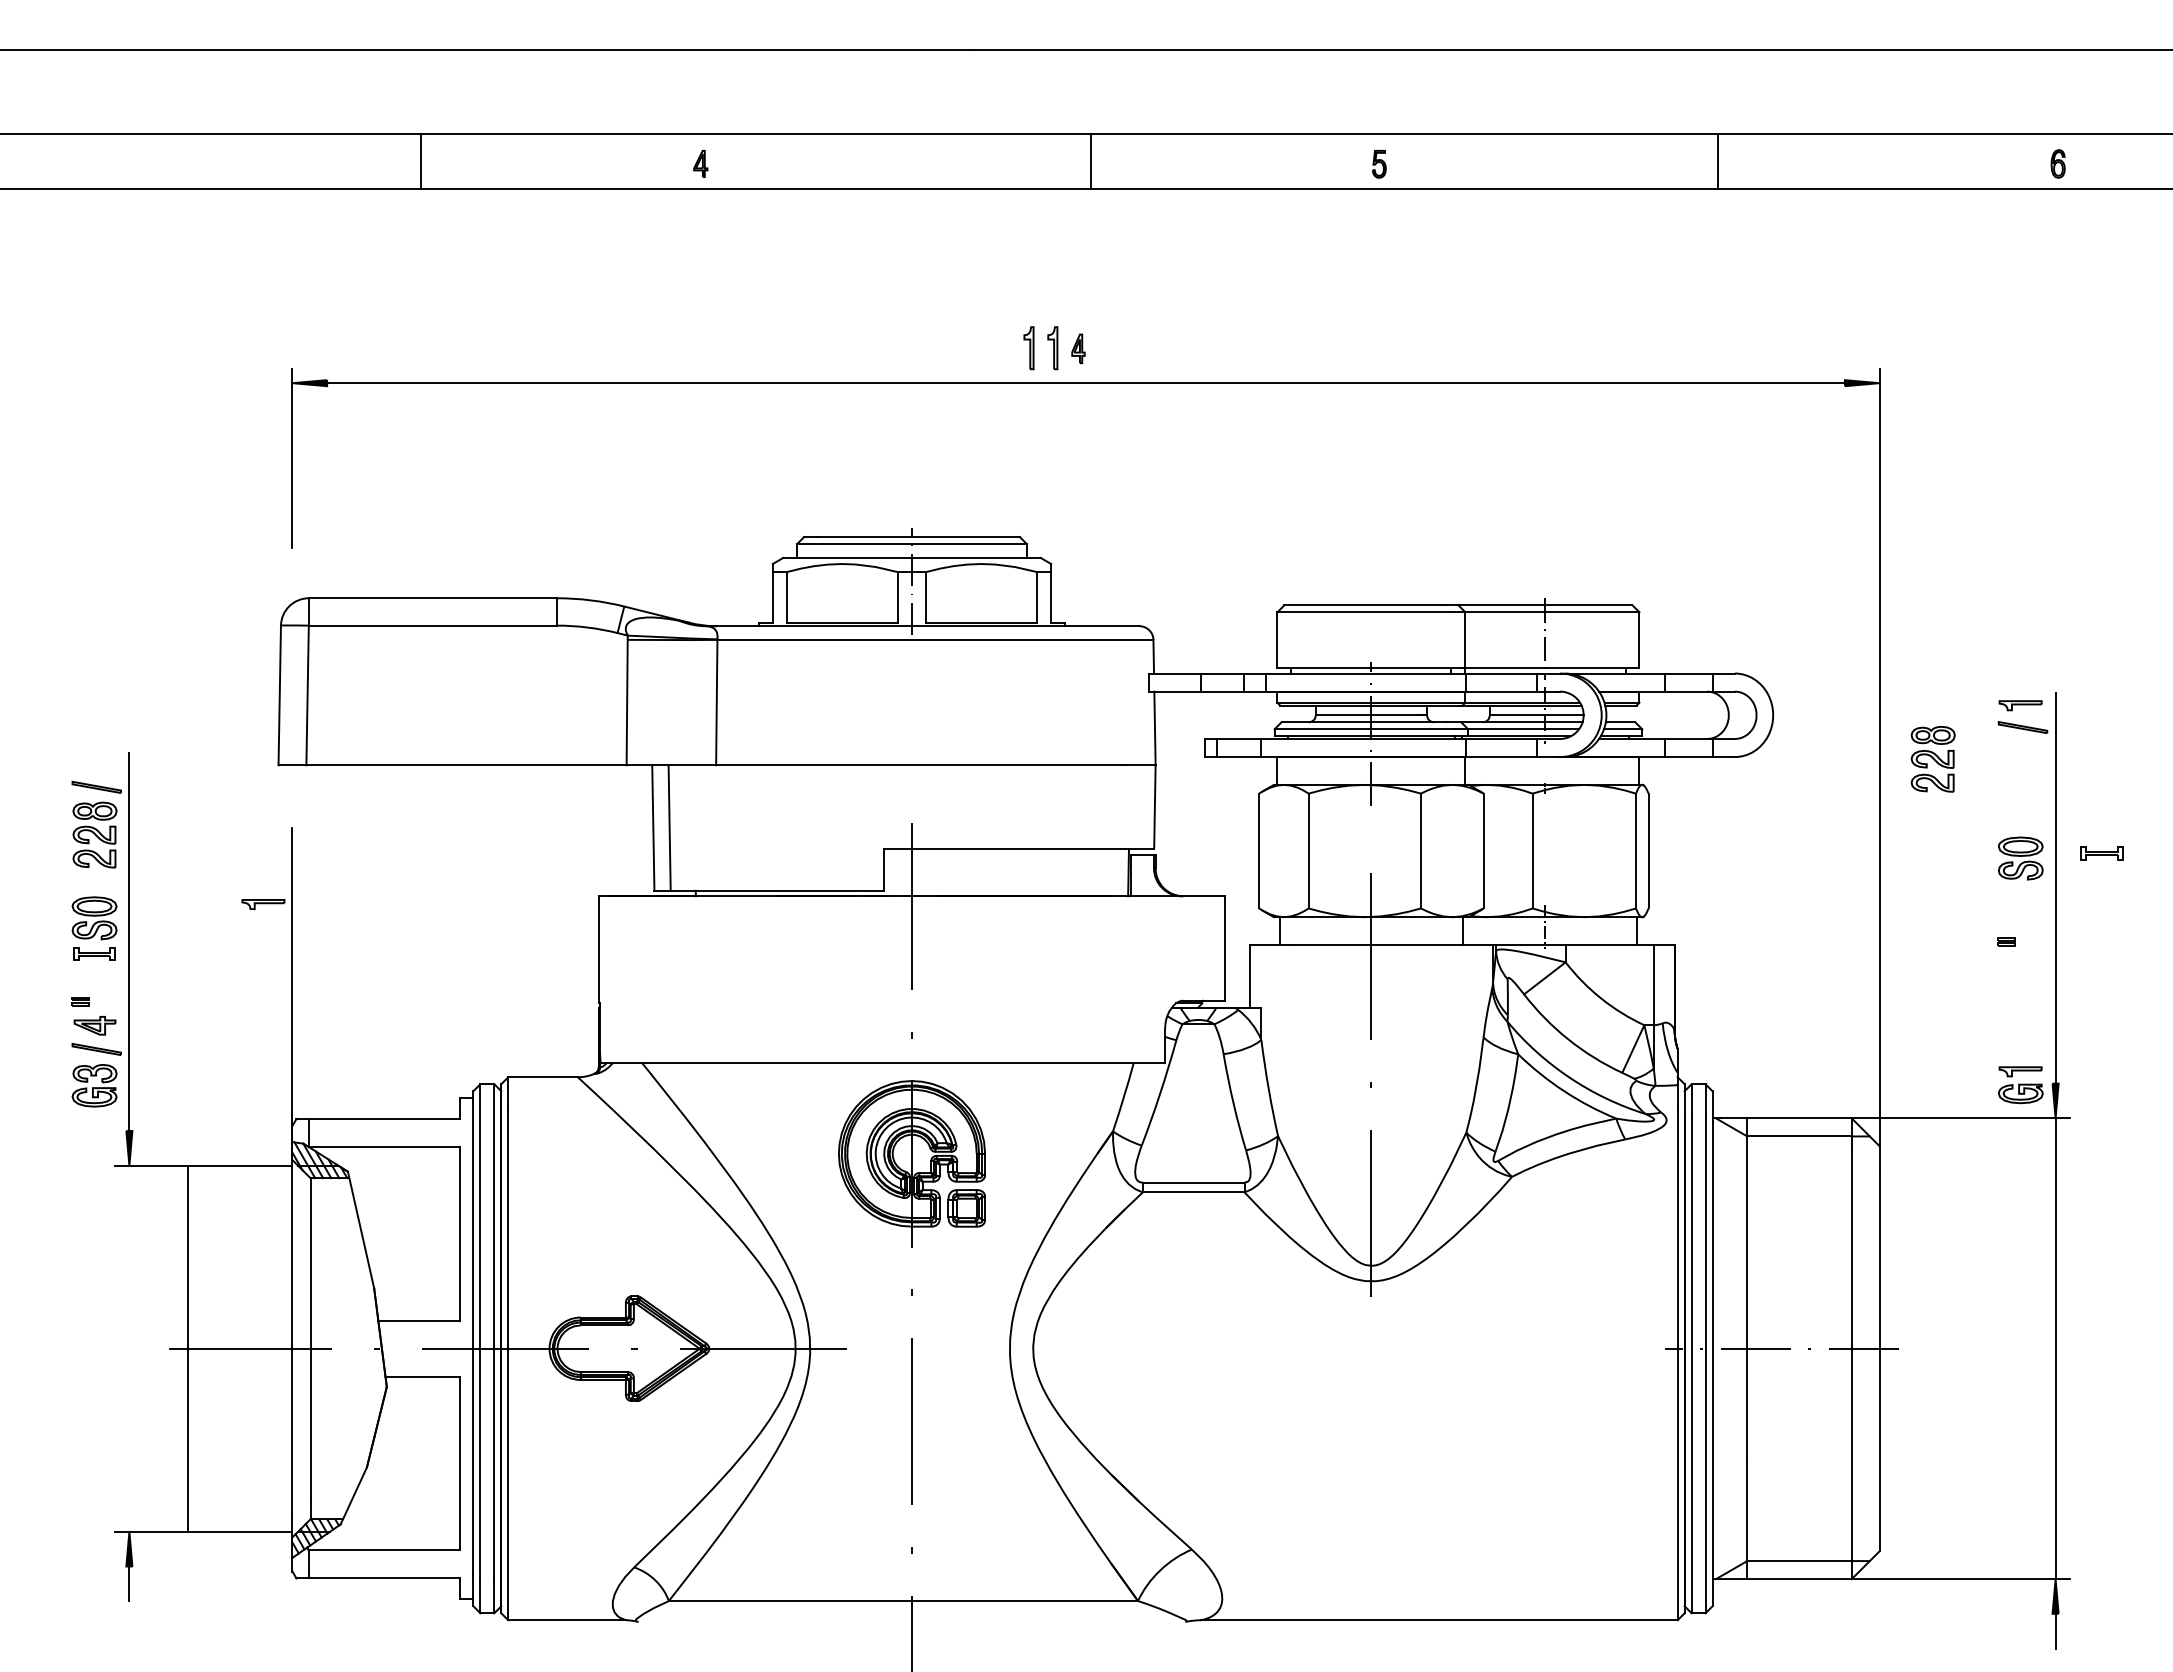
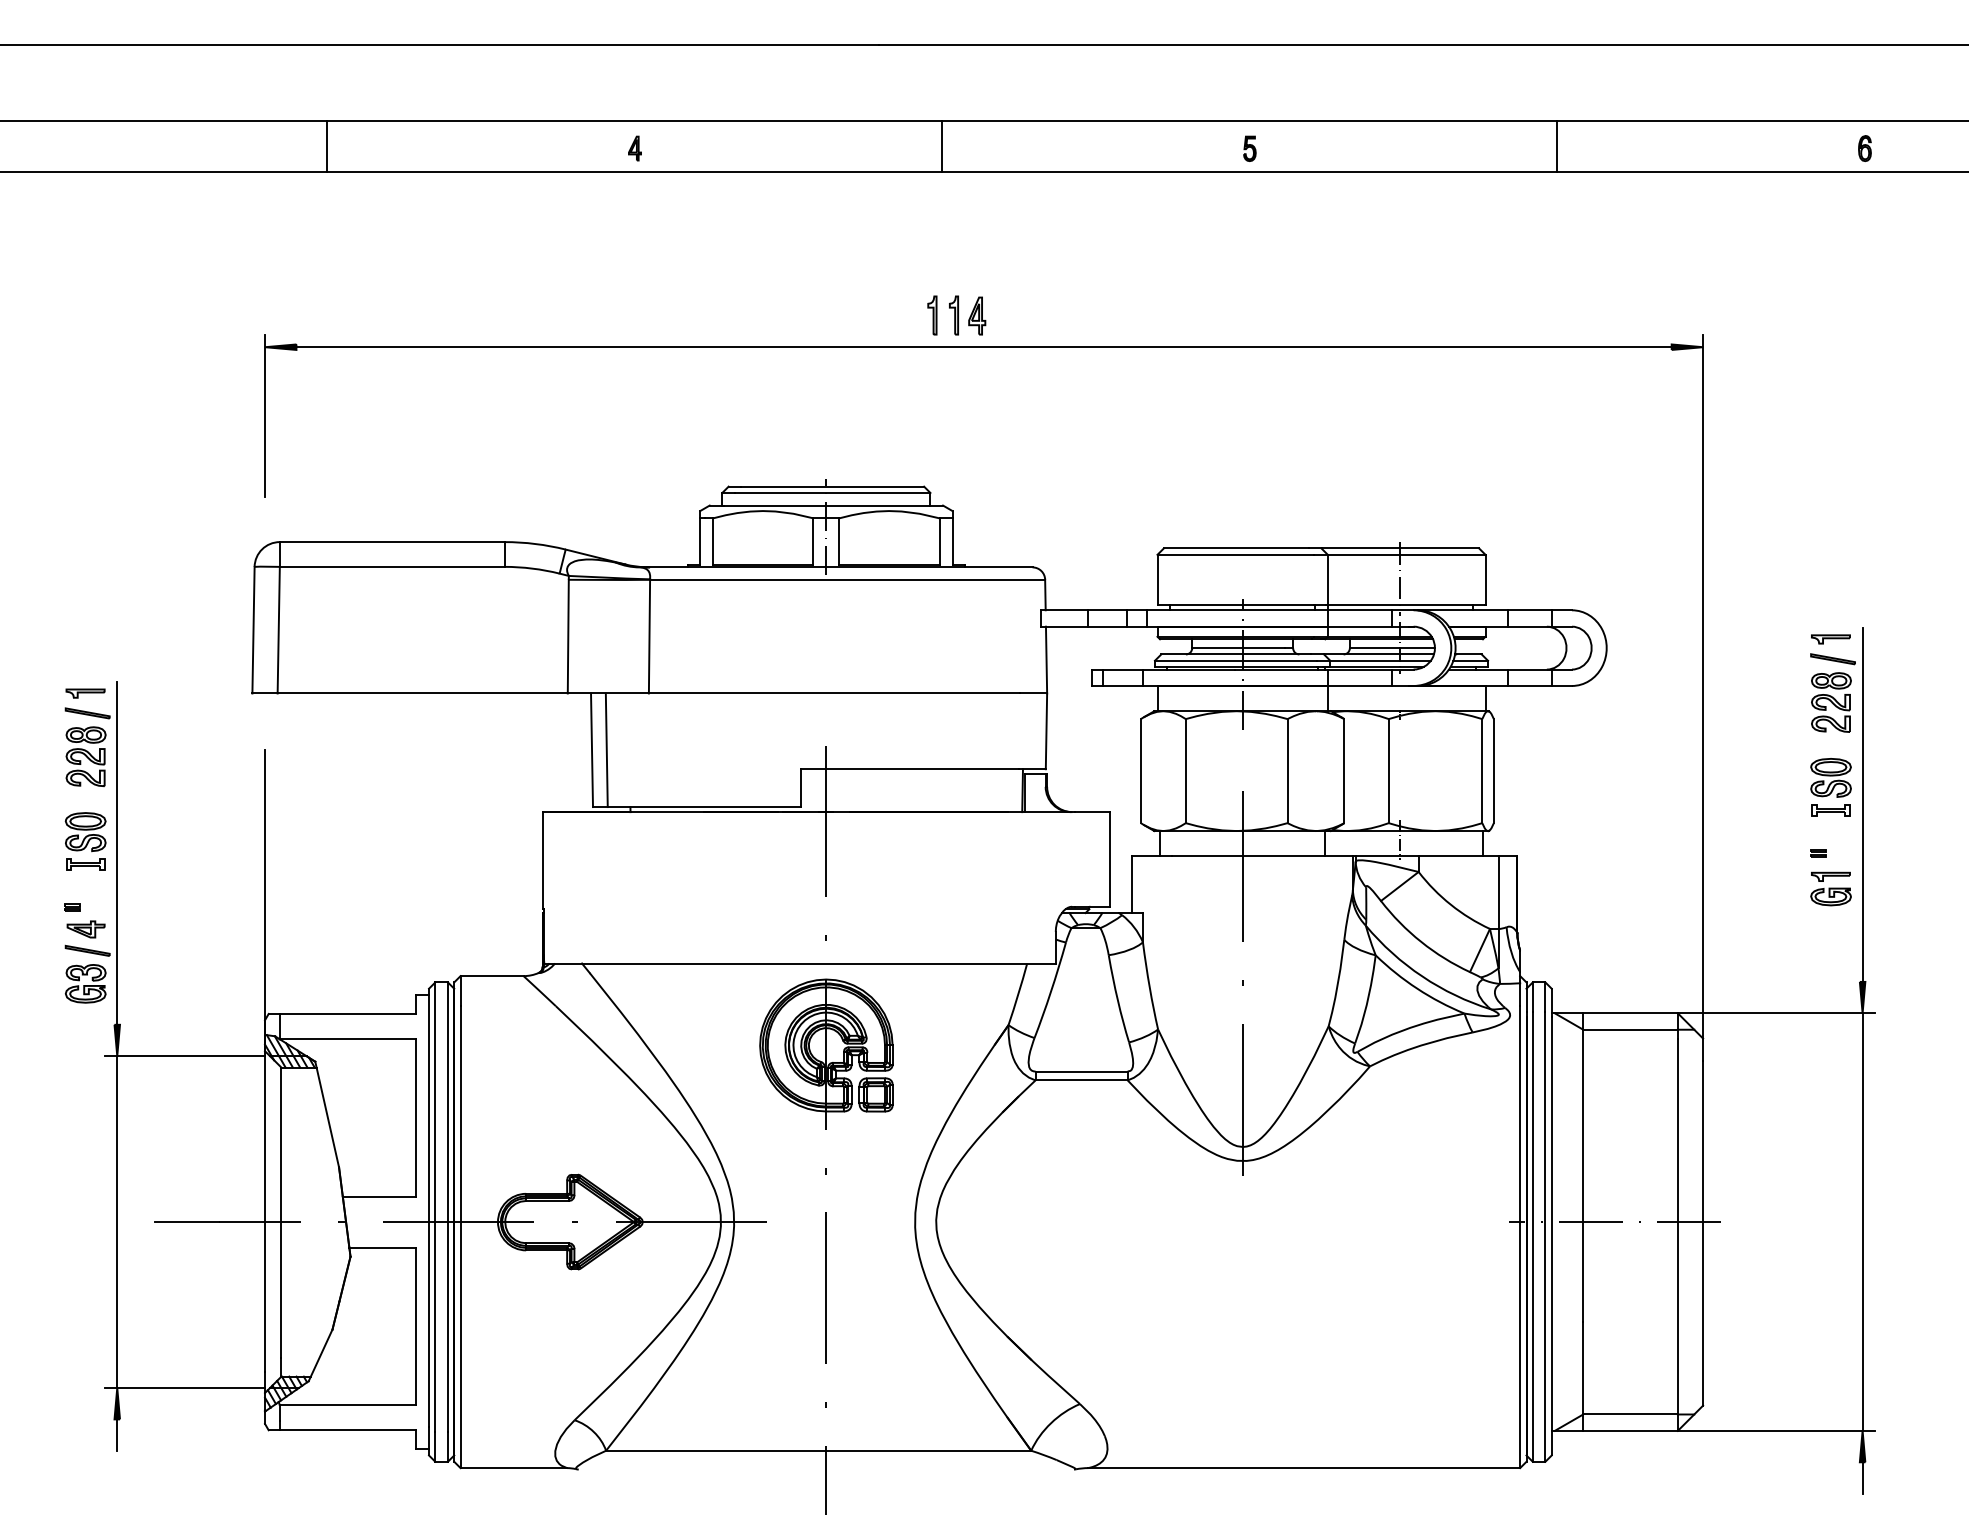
line: (420, 161) -> (326, 146), moved
line: (1090, 161) -> (941, 146), moved
part: (1078, 348) -> (977, 315), size x1.43
part: (1932, 759) -> (1830, 702), moved
part: (2101, 853) -> (1830, 810), moved
part: (263, 904) -> (85, 693), moved
part: (2020, 1085) -> (1830, 889), moved
line: (188, 1348) -> (117, 1221), moved

